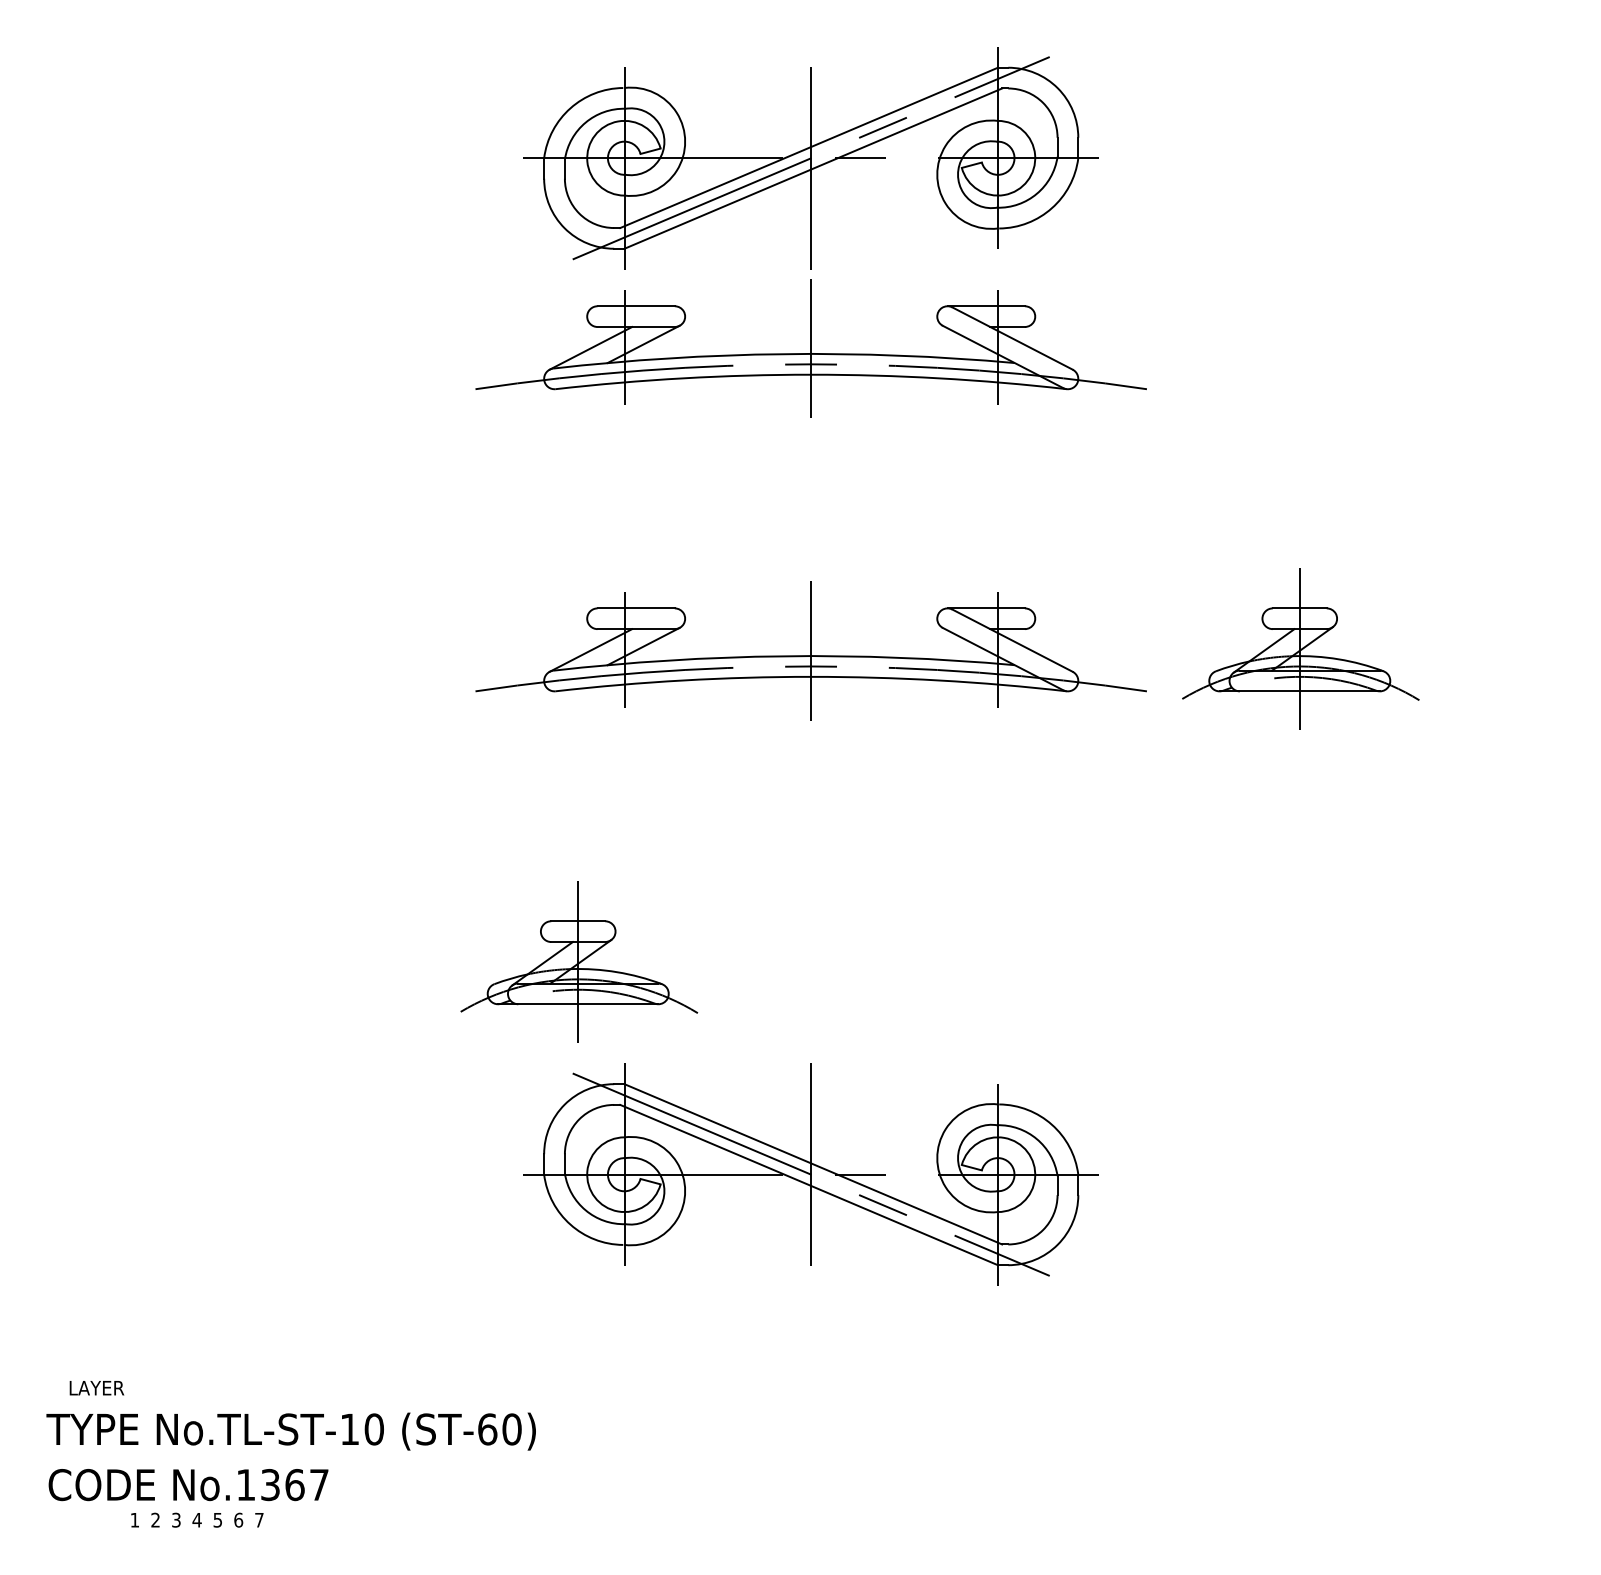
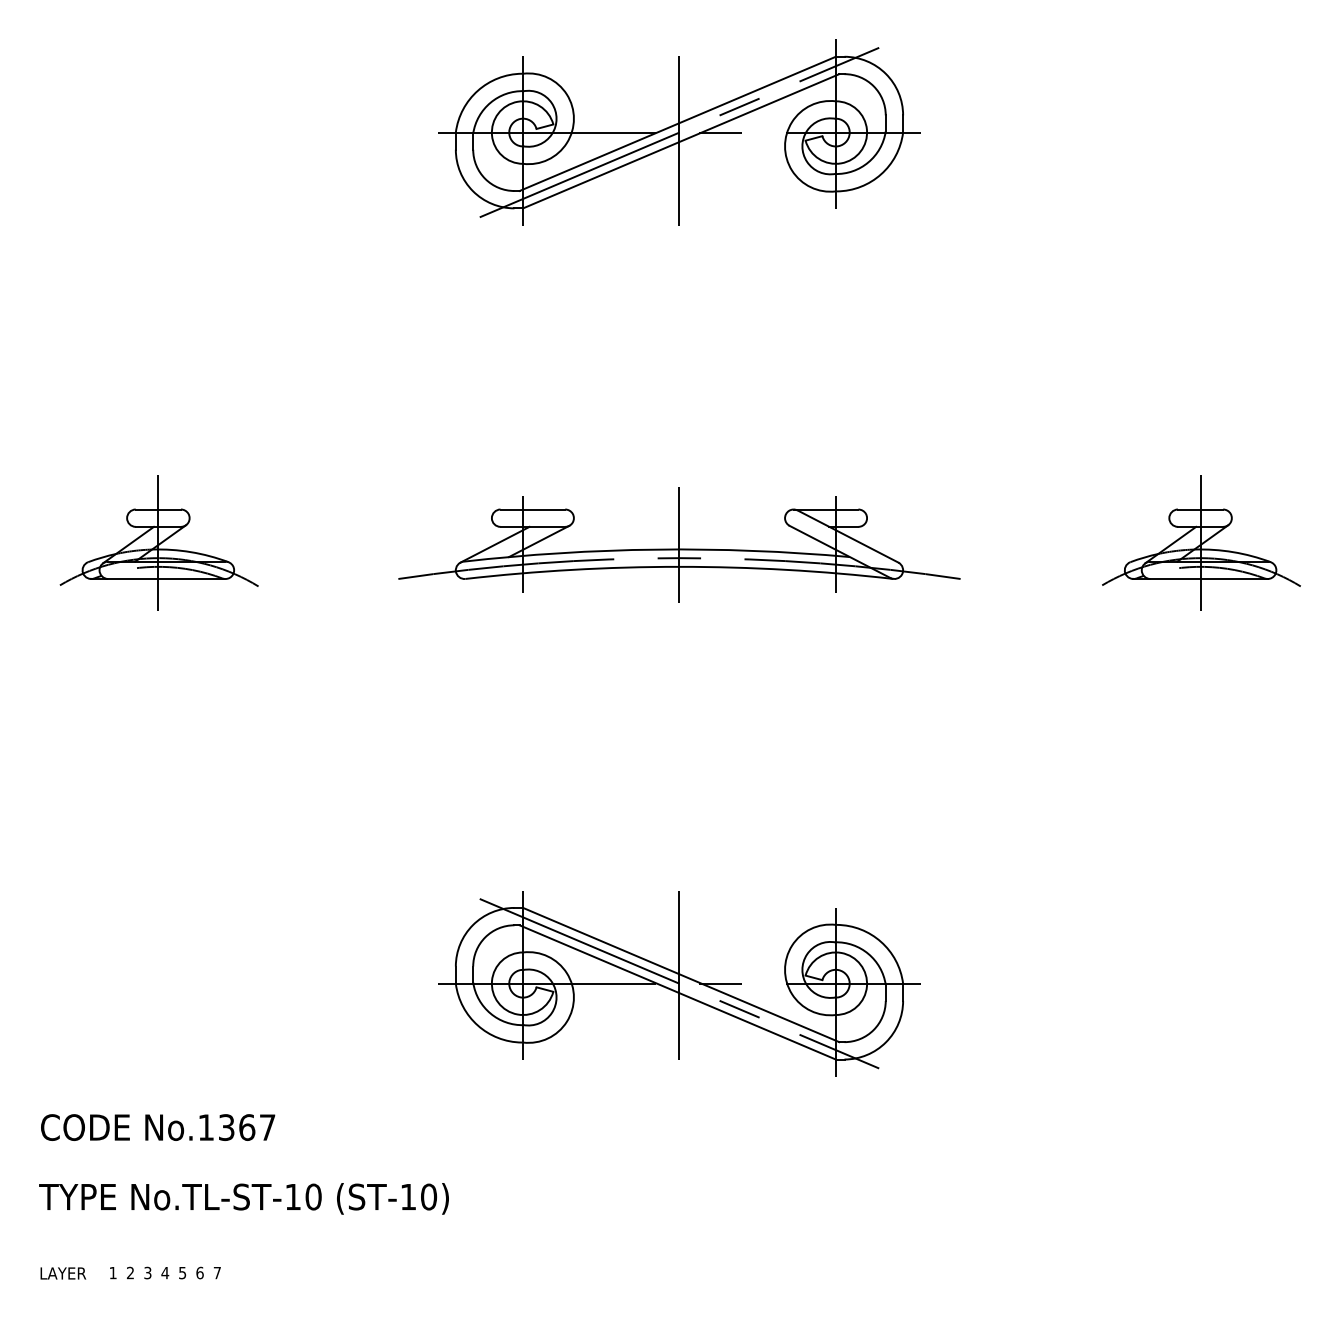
part: (811, 348) -> (679, 291), removed
part: (1300, 647) -> (1201, 542), moved
part: (578, 960) -> (158, 542), moved
text: (97, 1388) -> (63, 1273), moved
text: (487, 1428) -> (408, 1196), (ST-60) -> (ST-10)
text: (189, 1484) -> (158, 1127), moved

